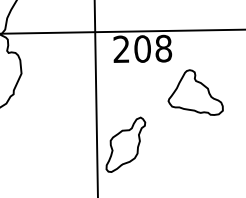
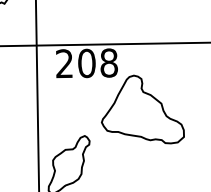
part: (195, 92) -> (142, 109), size x1.43

